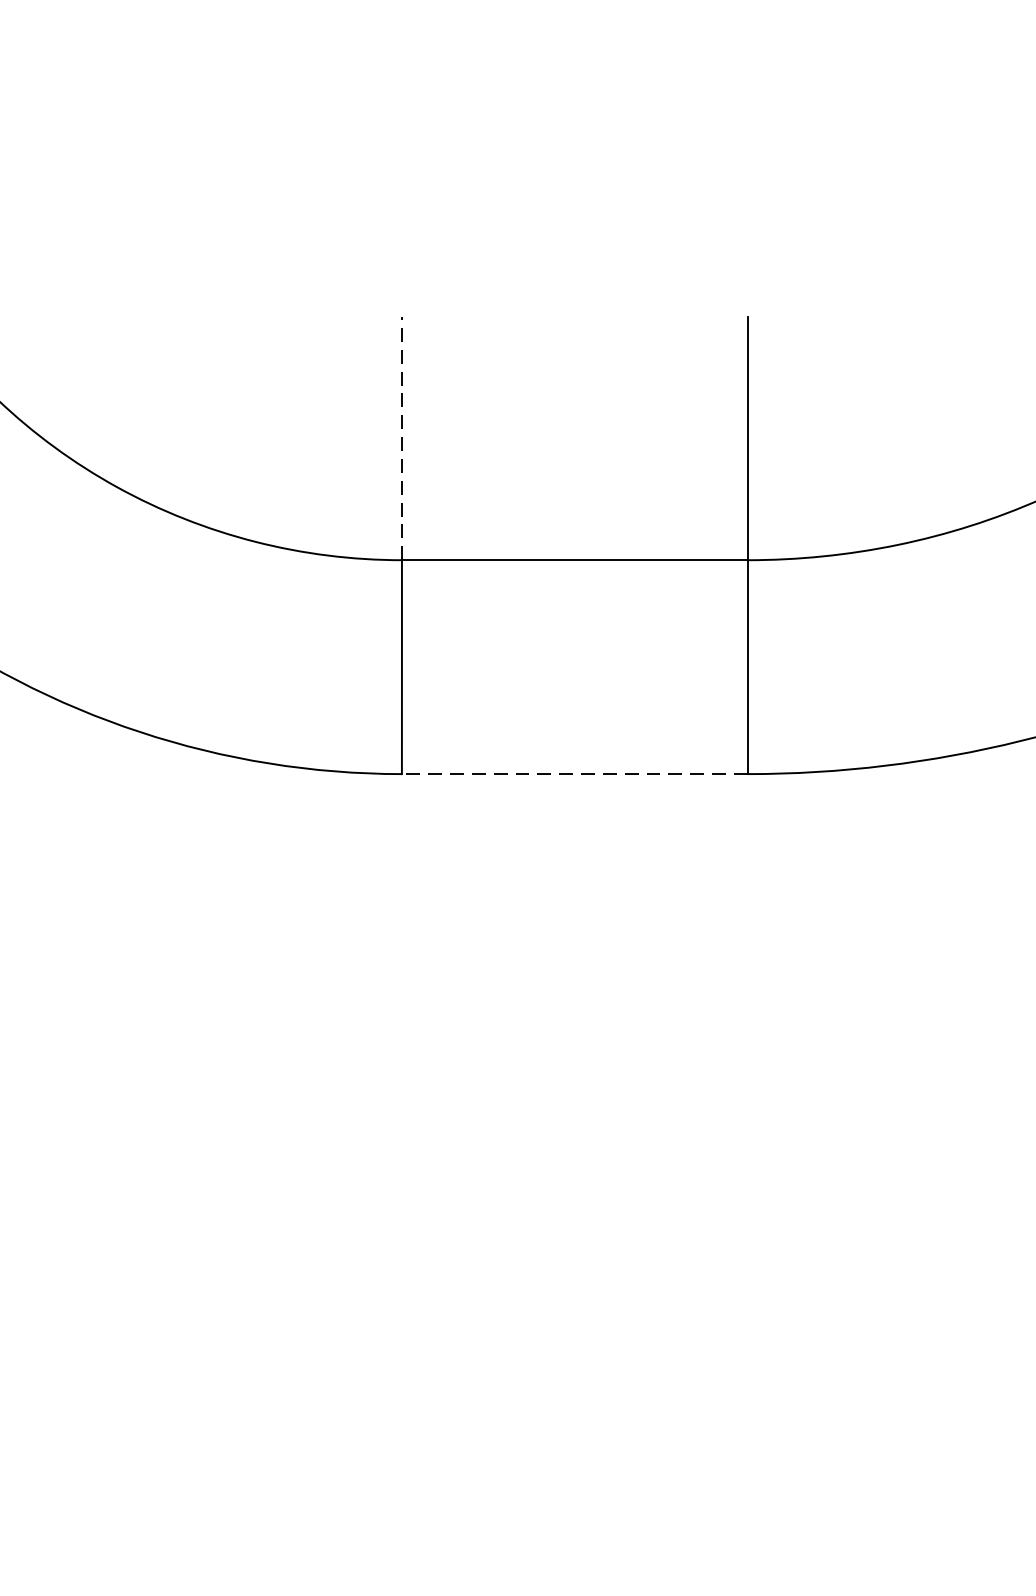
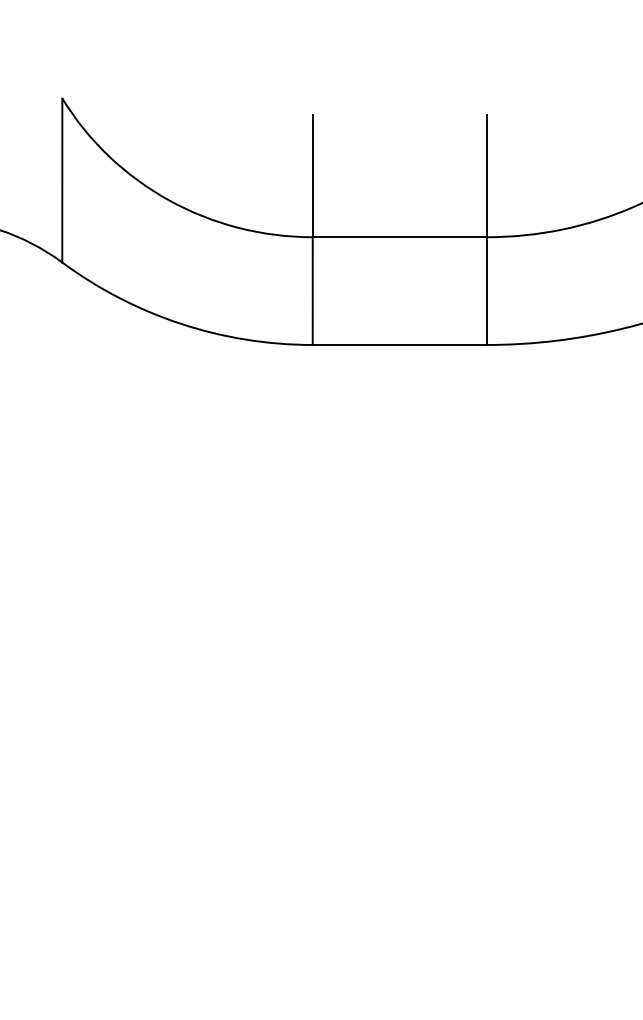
line: (401, 437) -> (312, 175), dashed -> solid
line: (574, 773) -> (399, 344), dashed -> solid

